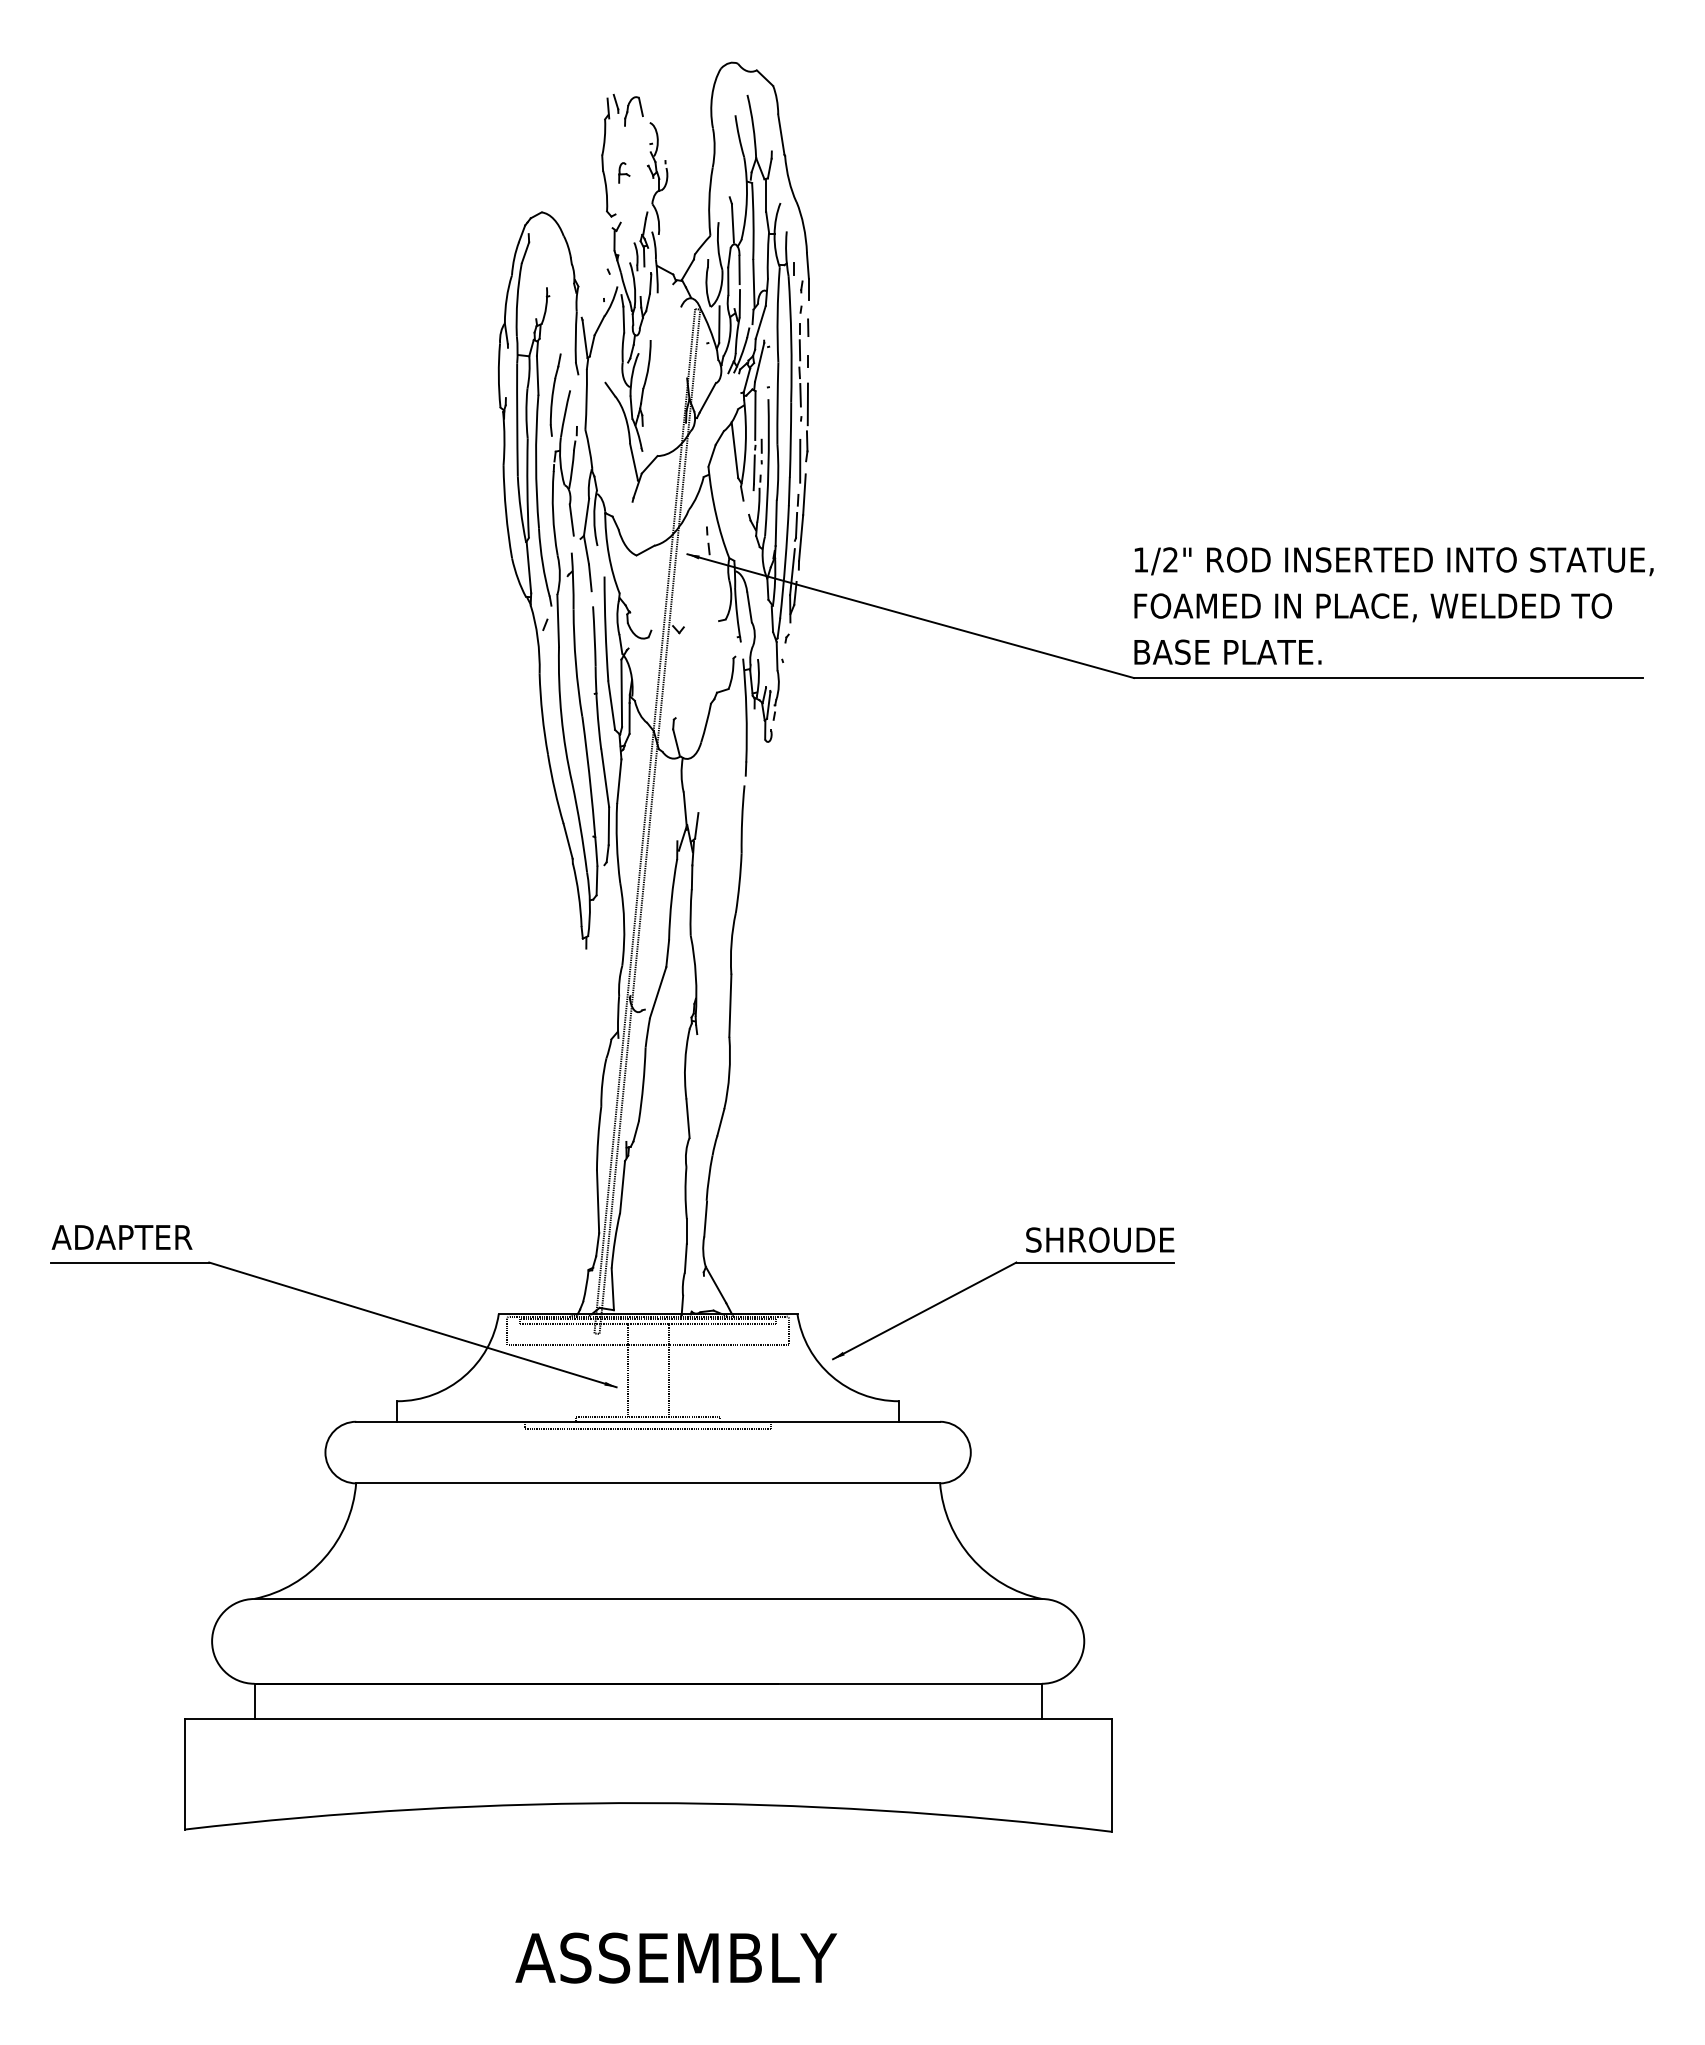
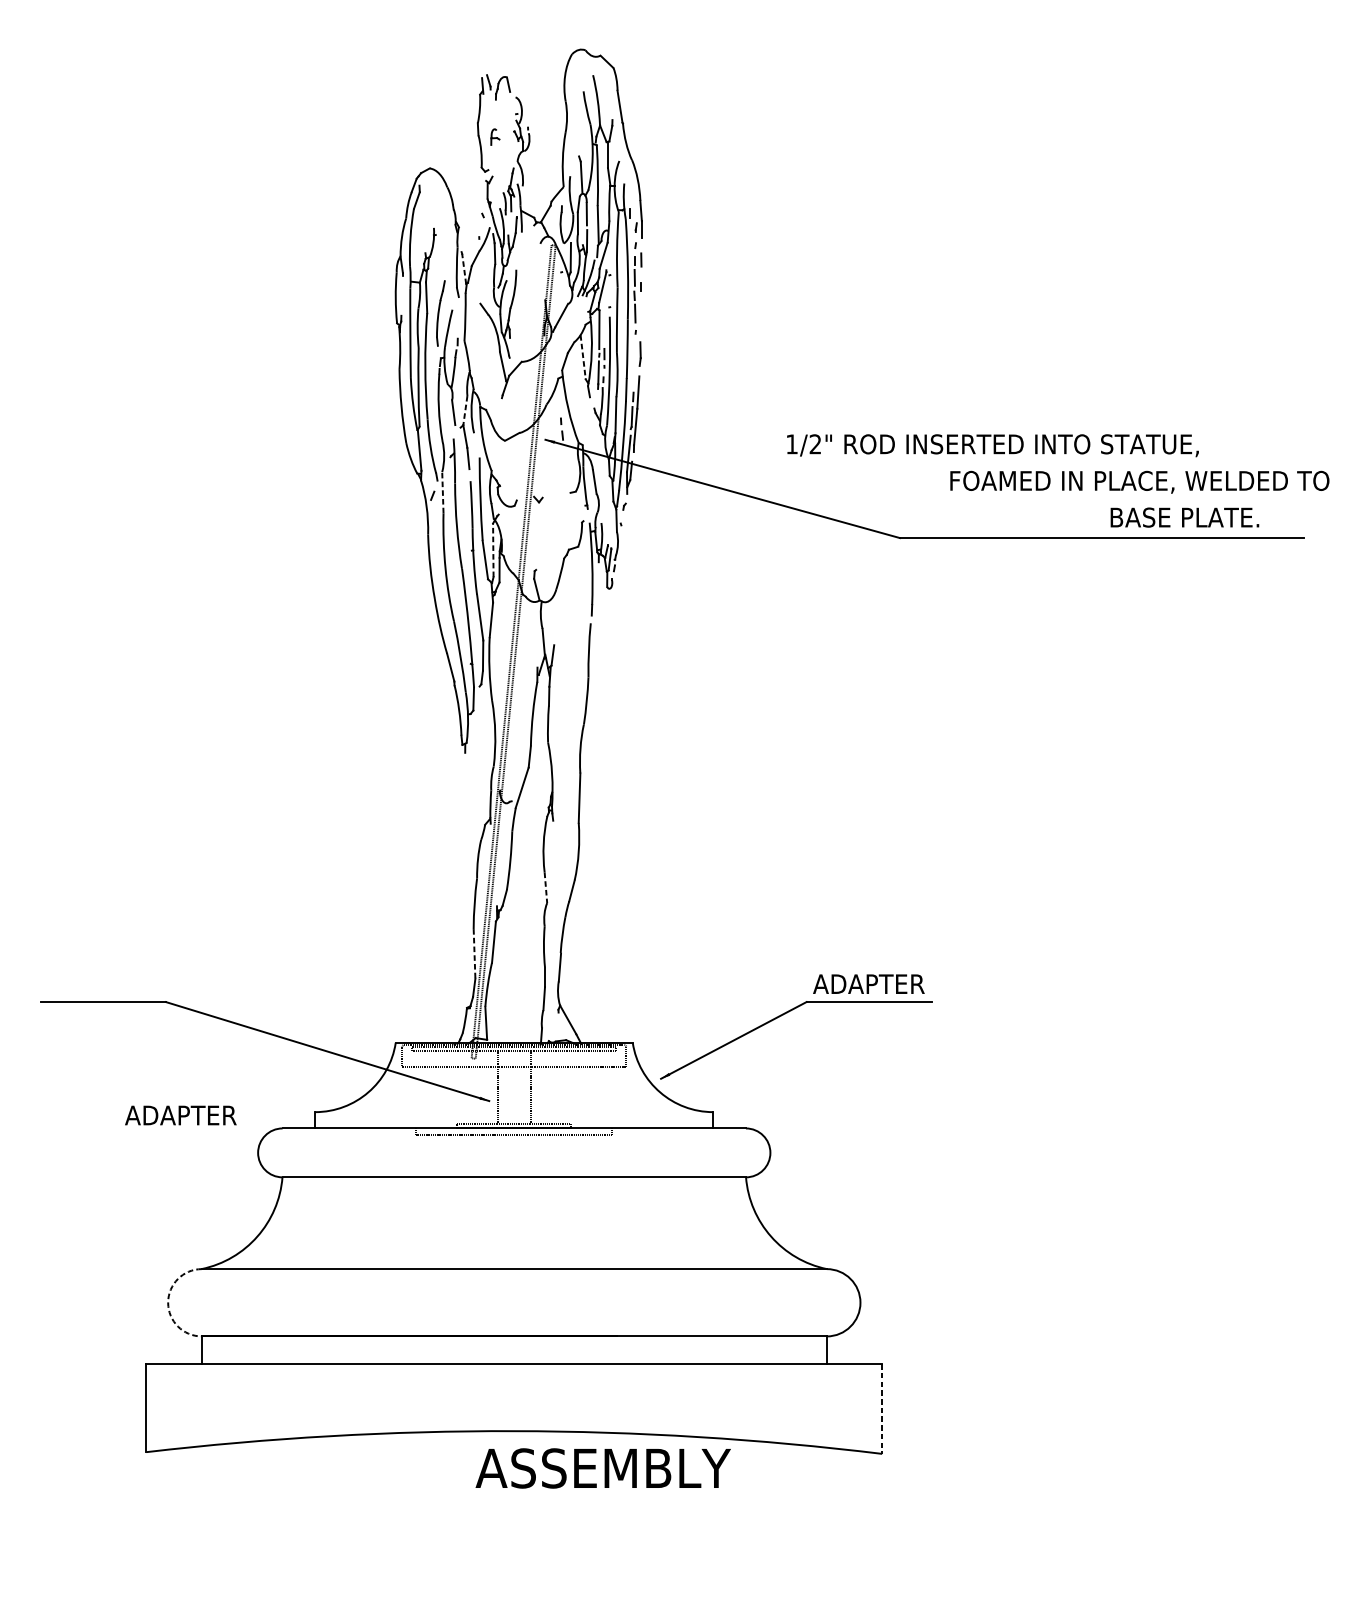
line: (584, 338) -> (463, 268), solid -> dashed
line: (807, 404) -> (640, 320), removed
line: (734, 450) -> (582, 357), solid -> dashed
line: (800, 460) -> (635, 365), removed
line: (586, 517) -> (465, 410), solid -> dashed
text: (1393, 561) -> (992, 445), moved
text: (1372, 607) -> (1139, 482), moved
line: (558, 620) -> (443, 492), solid -> dashed
text: (1227, 651) -> (1184, 517), moved
line: (621, 693) -> (493, 550), solid -> dashed
line: (688, 1119) -> (546, 888), solid -> dashed
line: (598, 1202) -> (474, 954), solid -> dashed
text: (121, 1237) -> (180, 1115), moved
text: (1099, 1239) -> (872, 983), SHROUDE -> ADAPTER
arc: (212, 1641) -> (168, 1302), solid -> dashed
line: (1111, 1775) -> (882, 1409), solid -> dashed
text: (676, 1957) -> (603, 1467), moved

